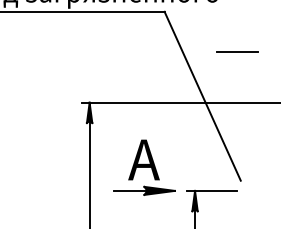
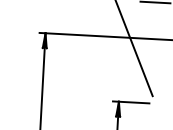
part: (144, 167) -> (82, 82), removed

